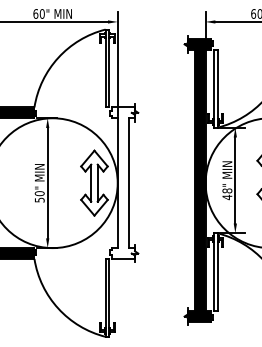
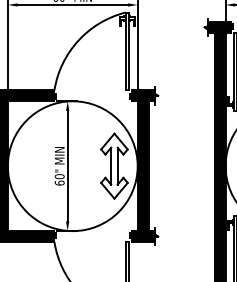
fill: (124, 182) -> (144, 165), added
text: (39, 199) -> (59, 182), 50" -> 60"

